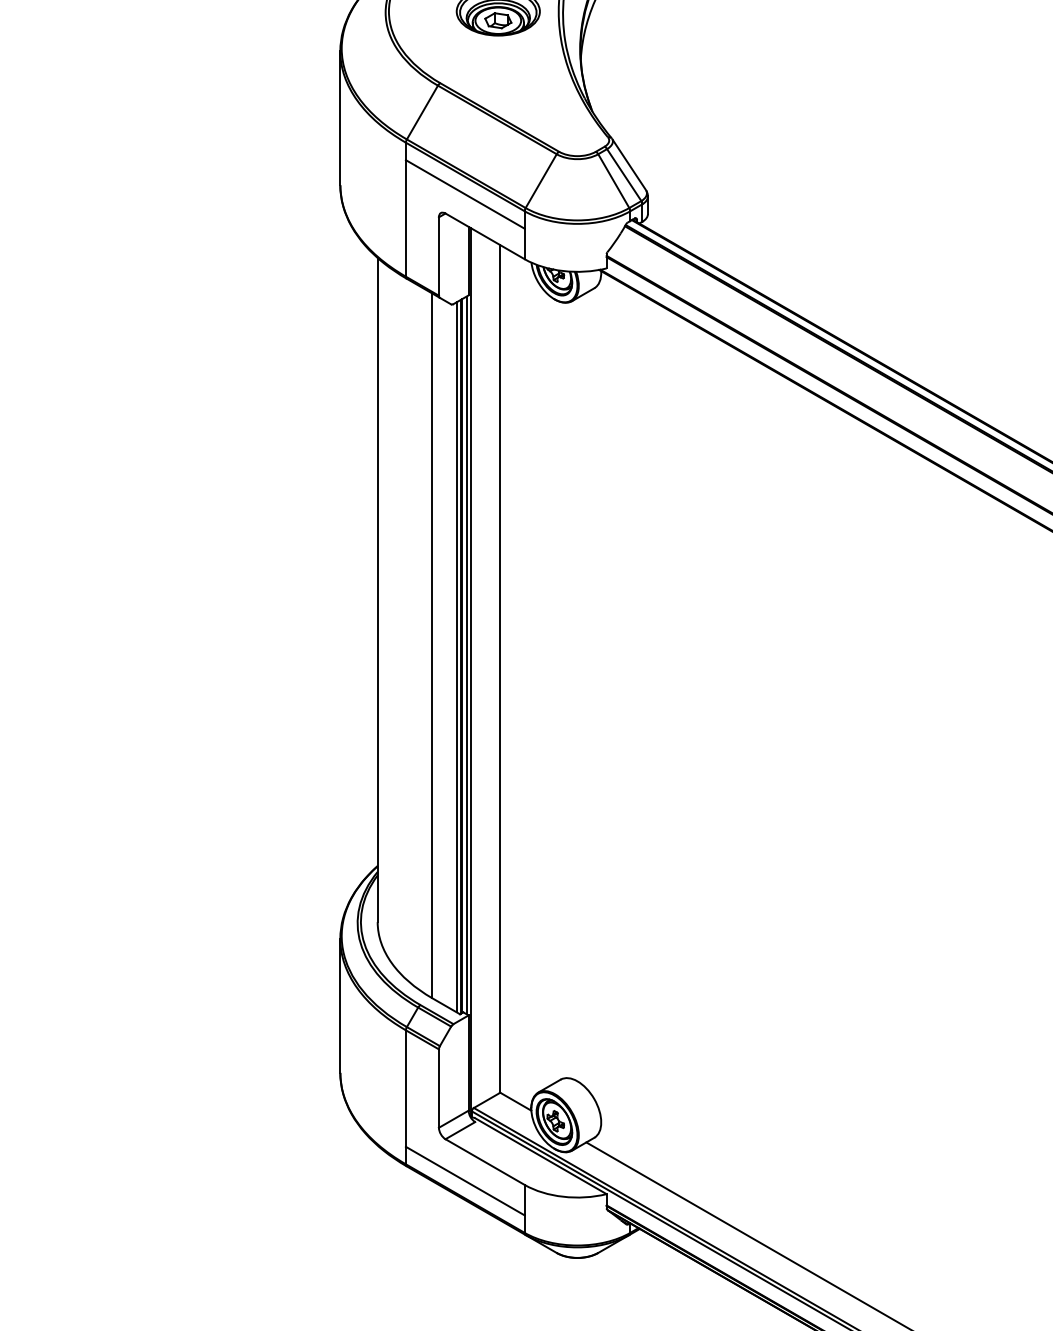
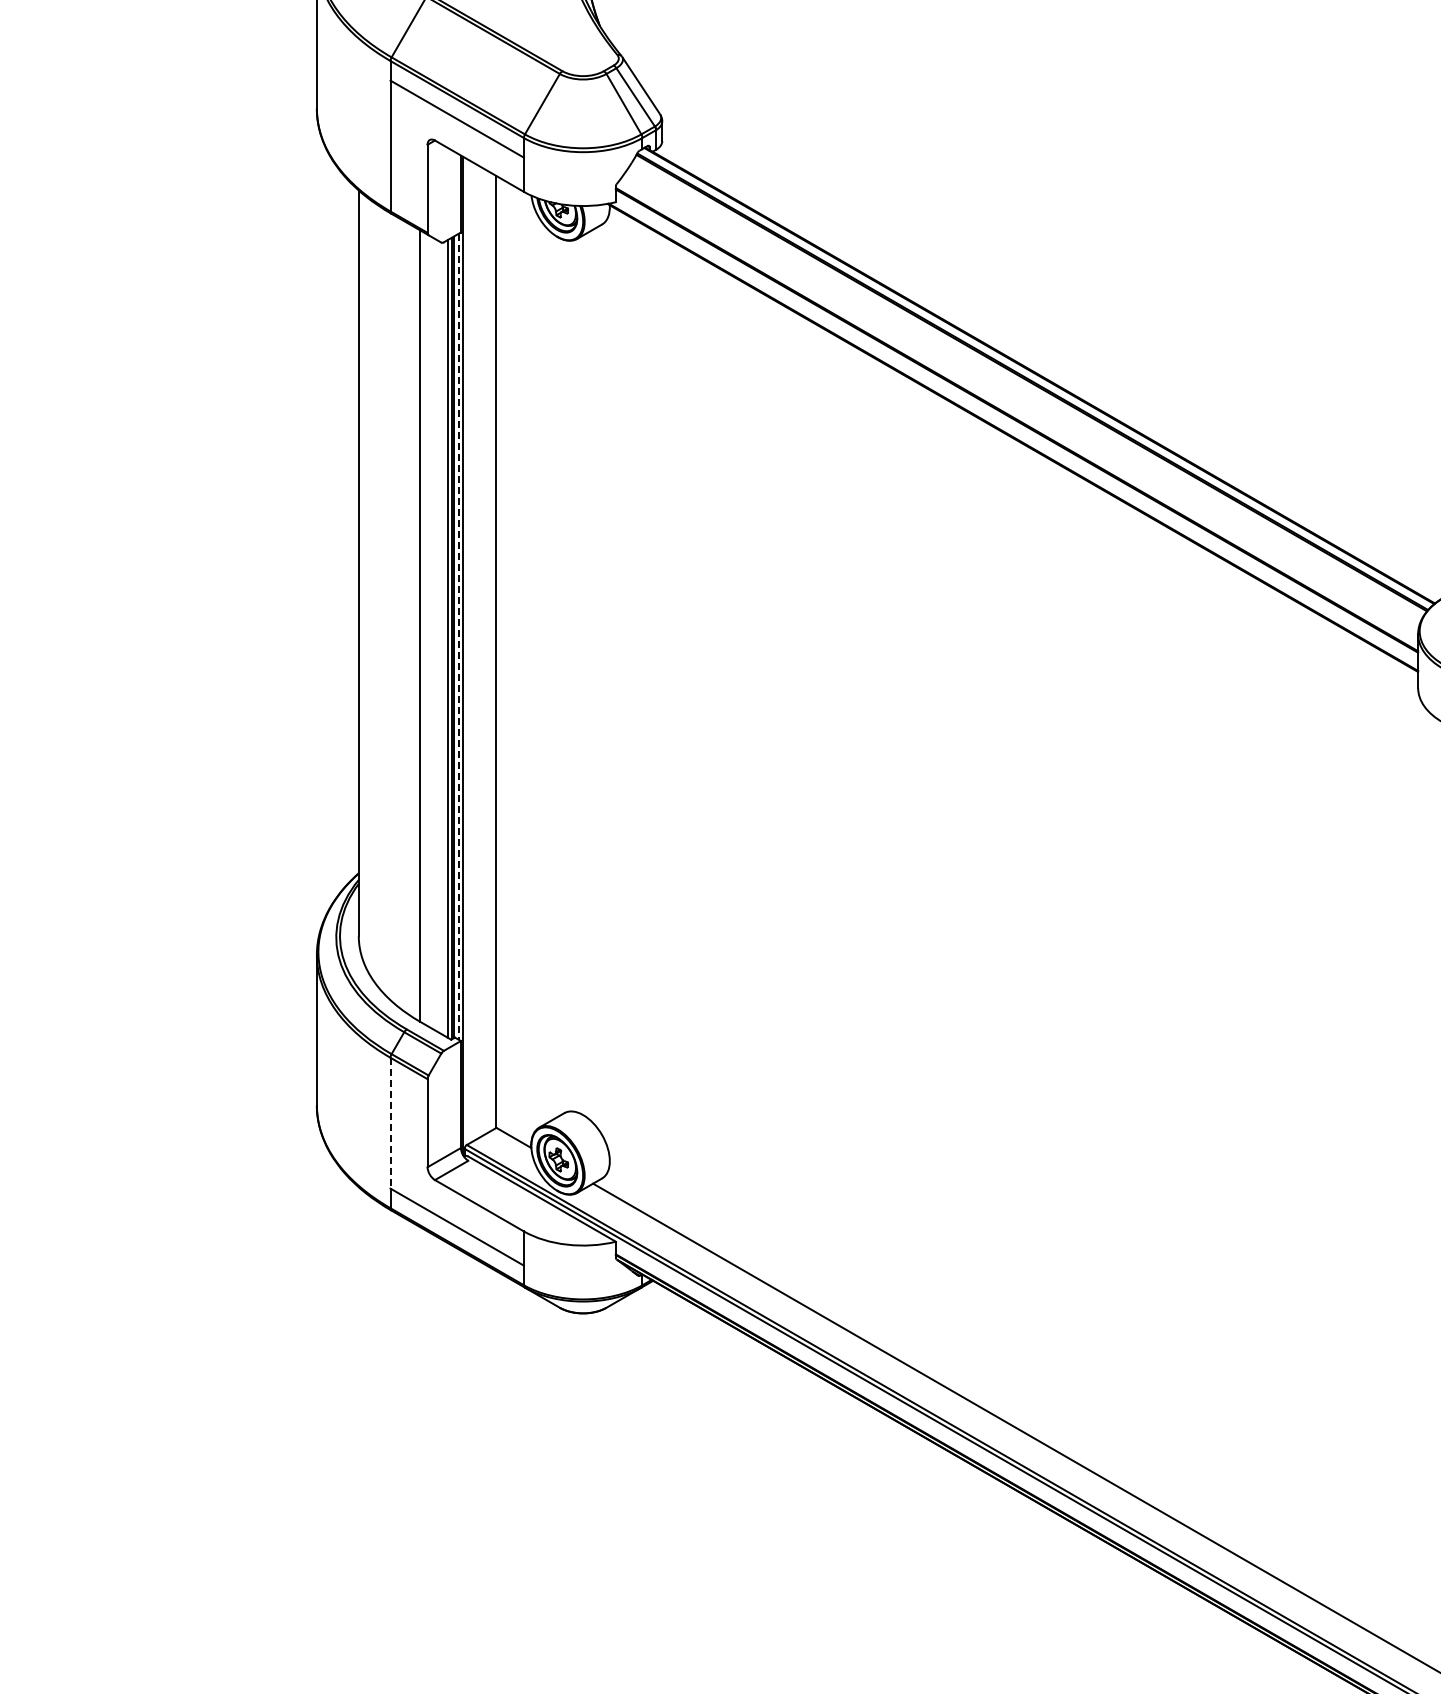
line: (466, 655) -> (458, 636), solid -> dashed
line: (405, 1088) -> (390, 1123), solid -> dashed

